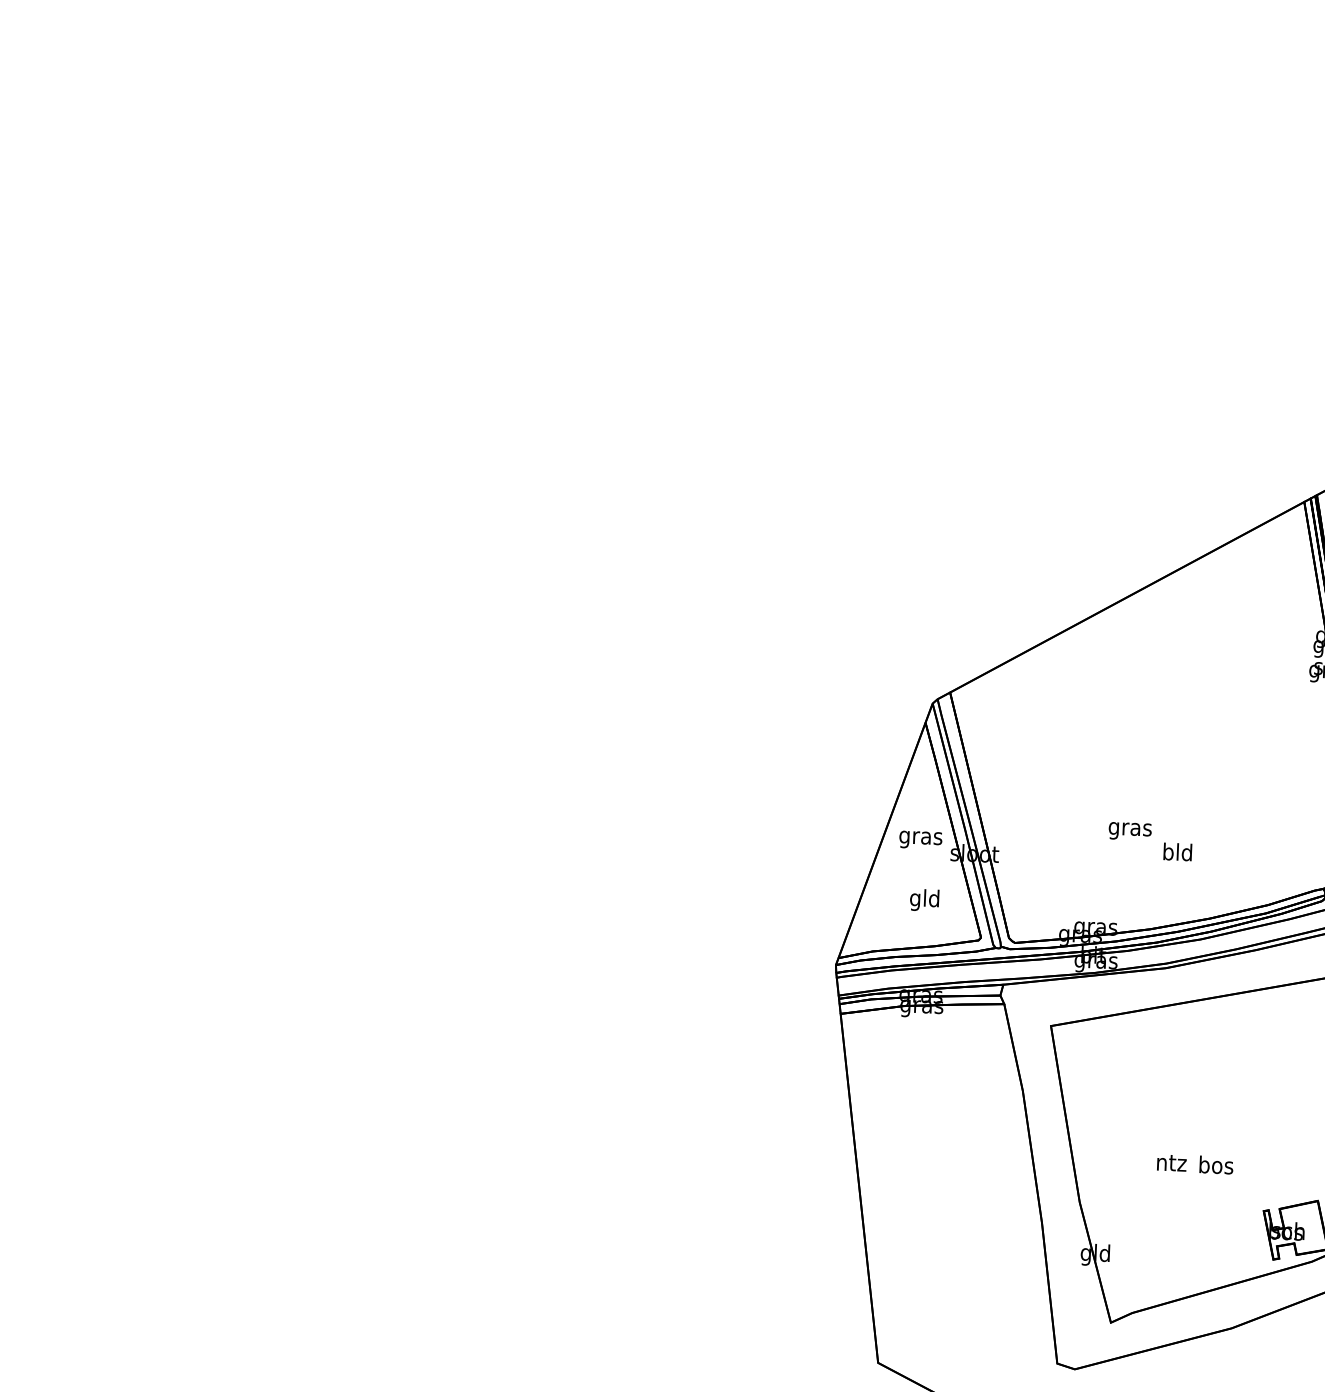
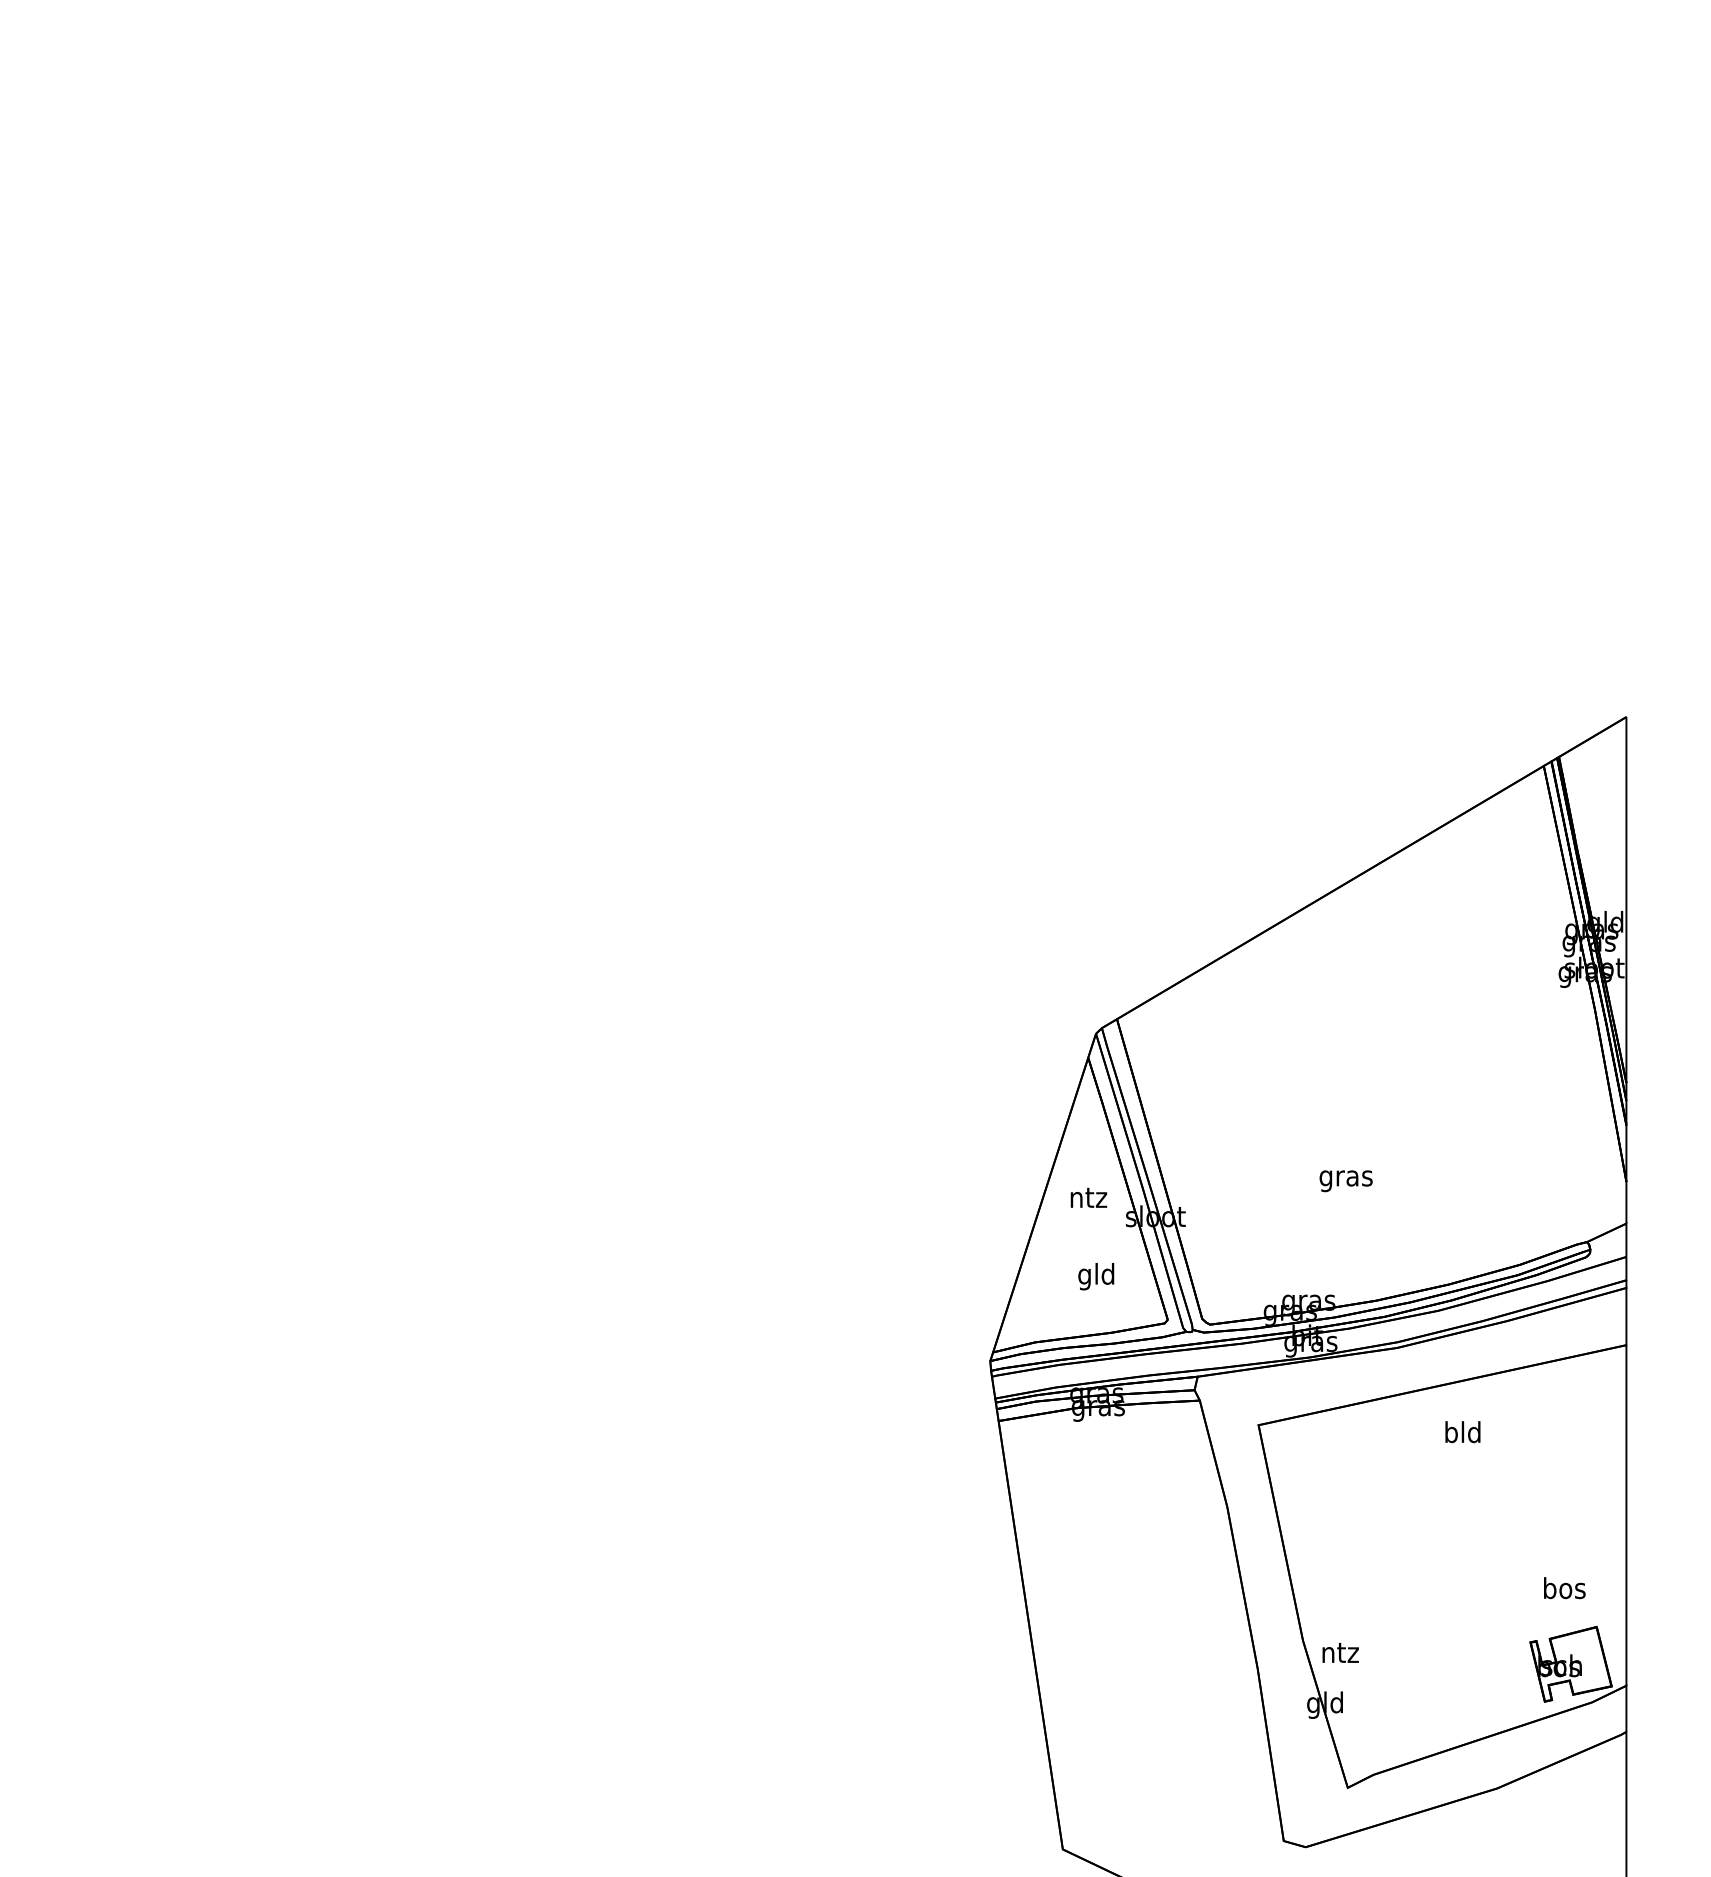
text: (920, 838) -> (1087, 1200), gras -> ntz
text: (1177, 852) -> (1462, 1432), moved
text: (1171, 1162) -> (1340, 1652), moved
text: (1216, 1165) -> (1564, 1588), moved

